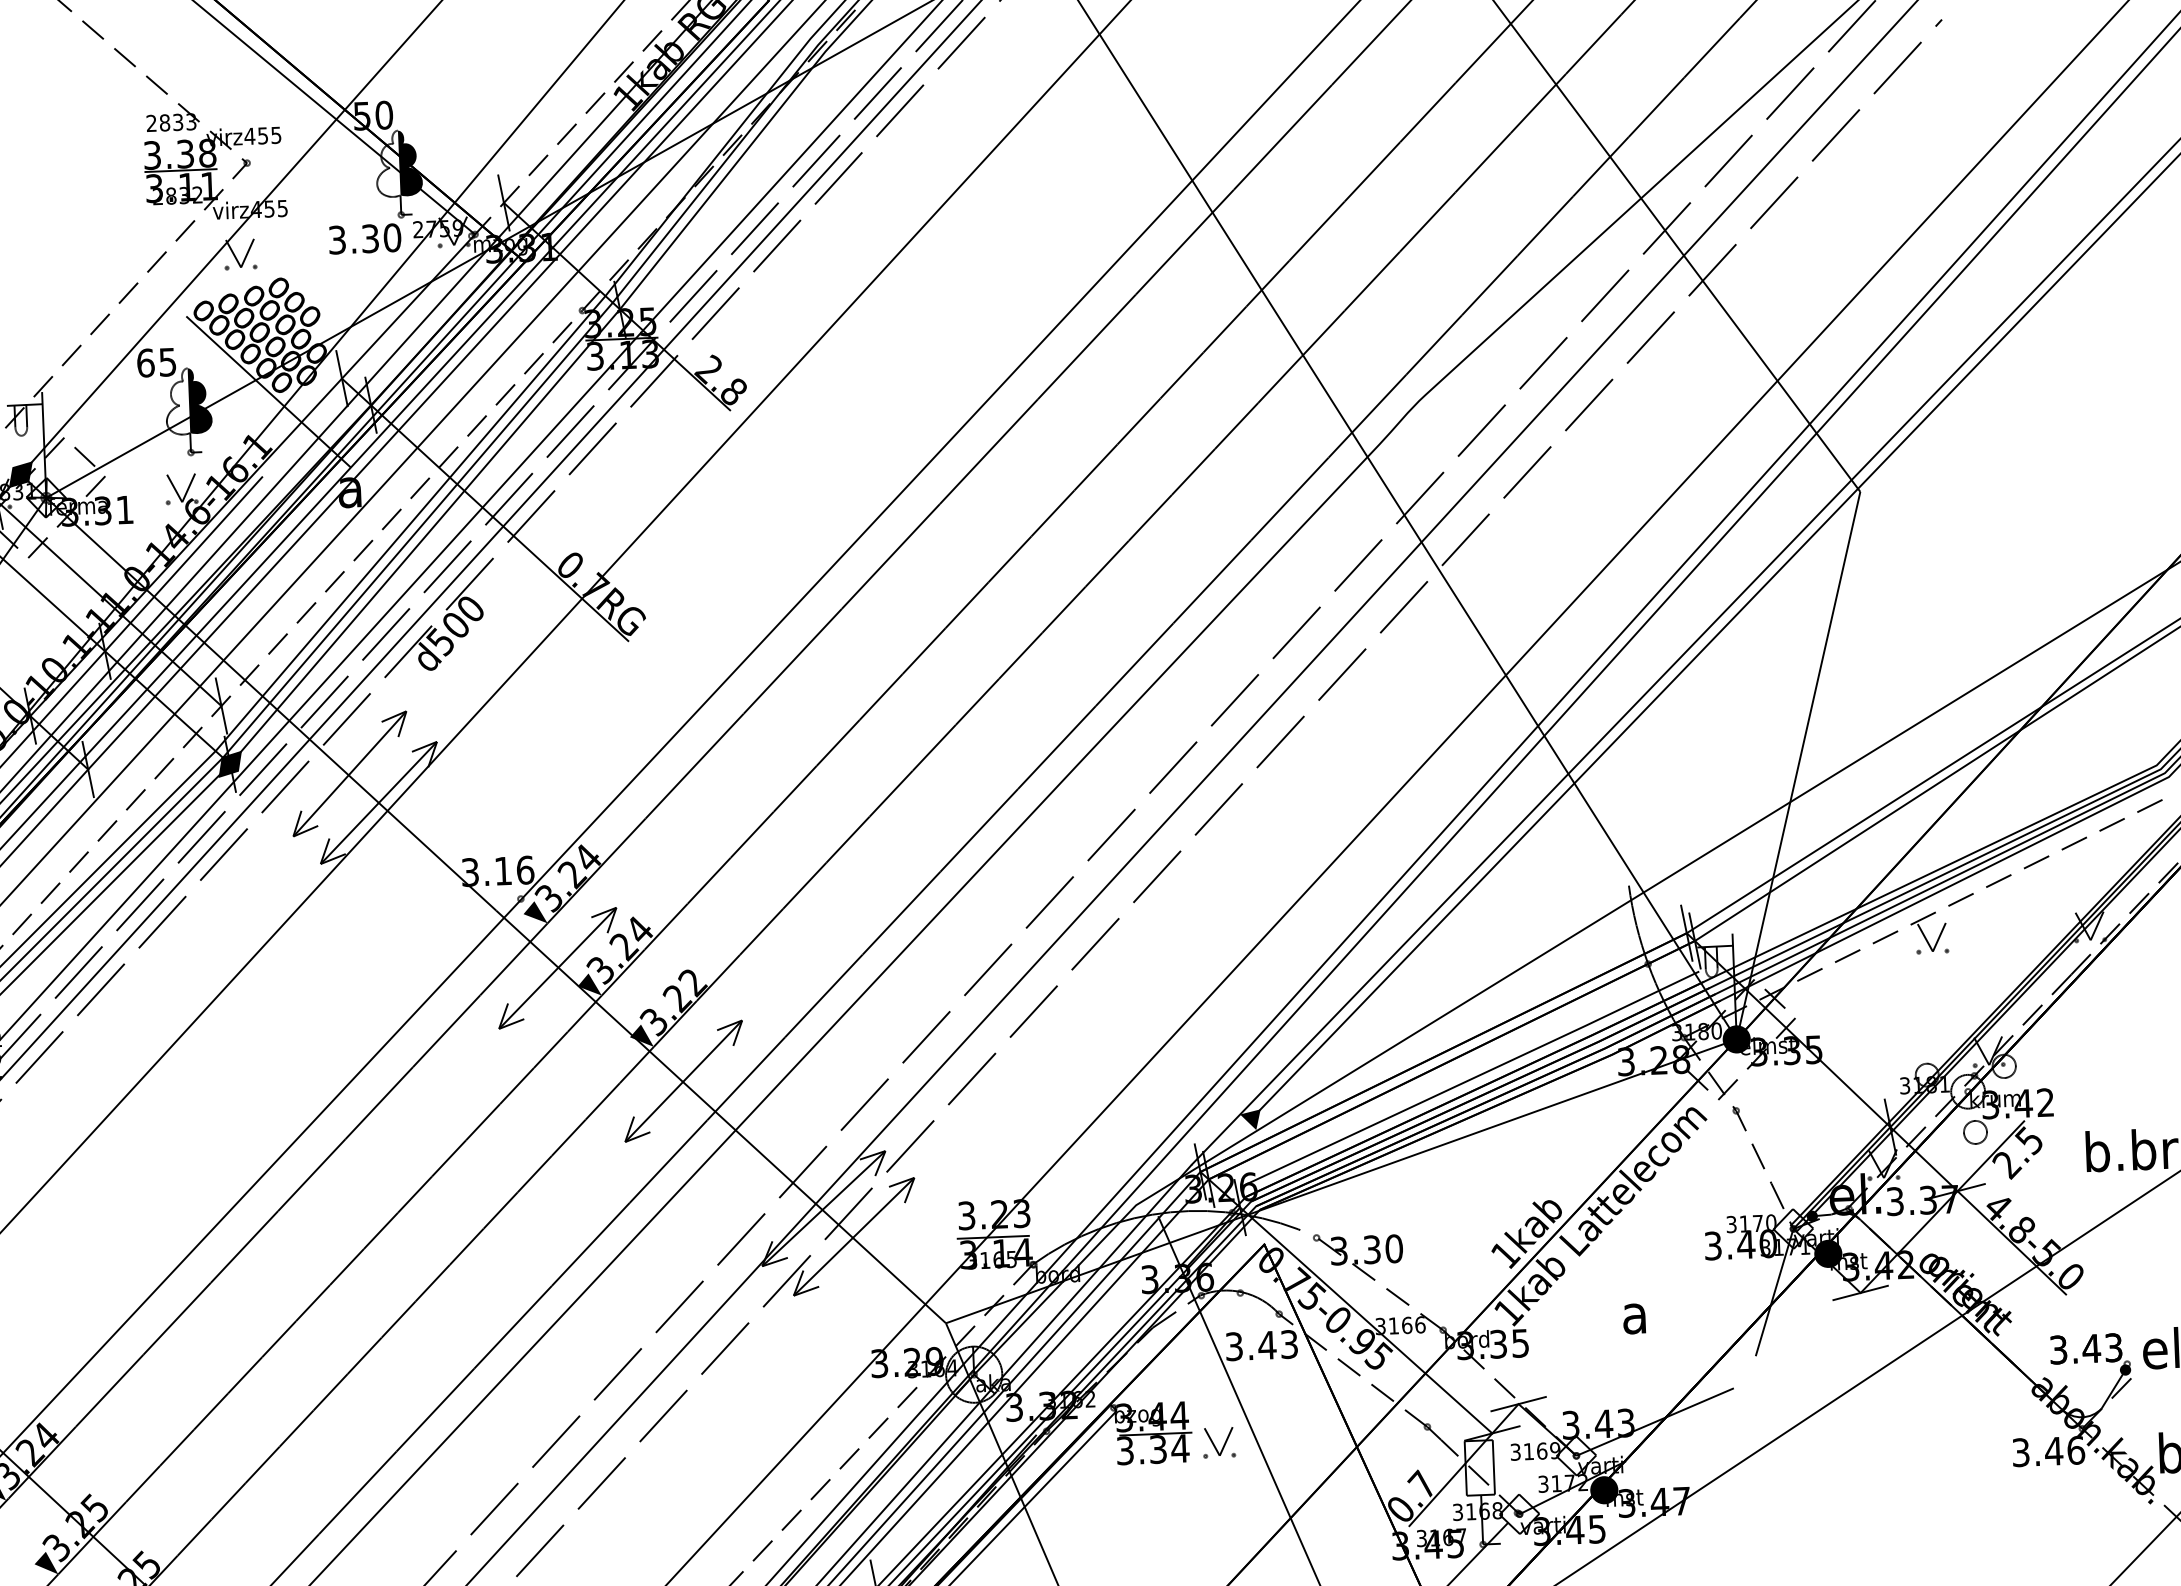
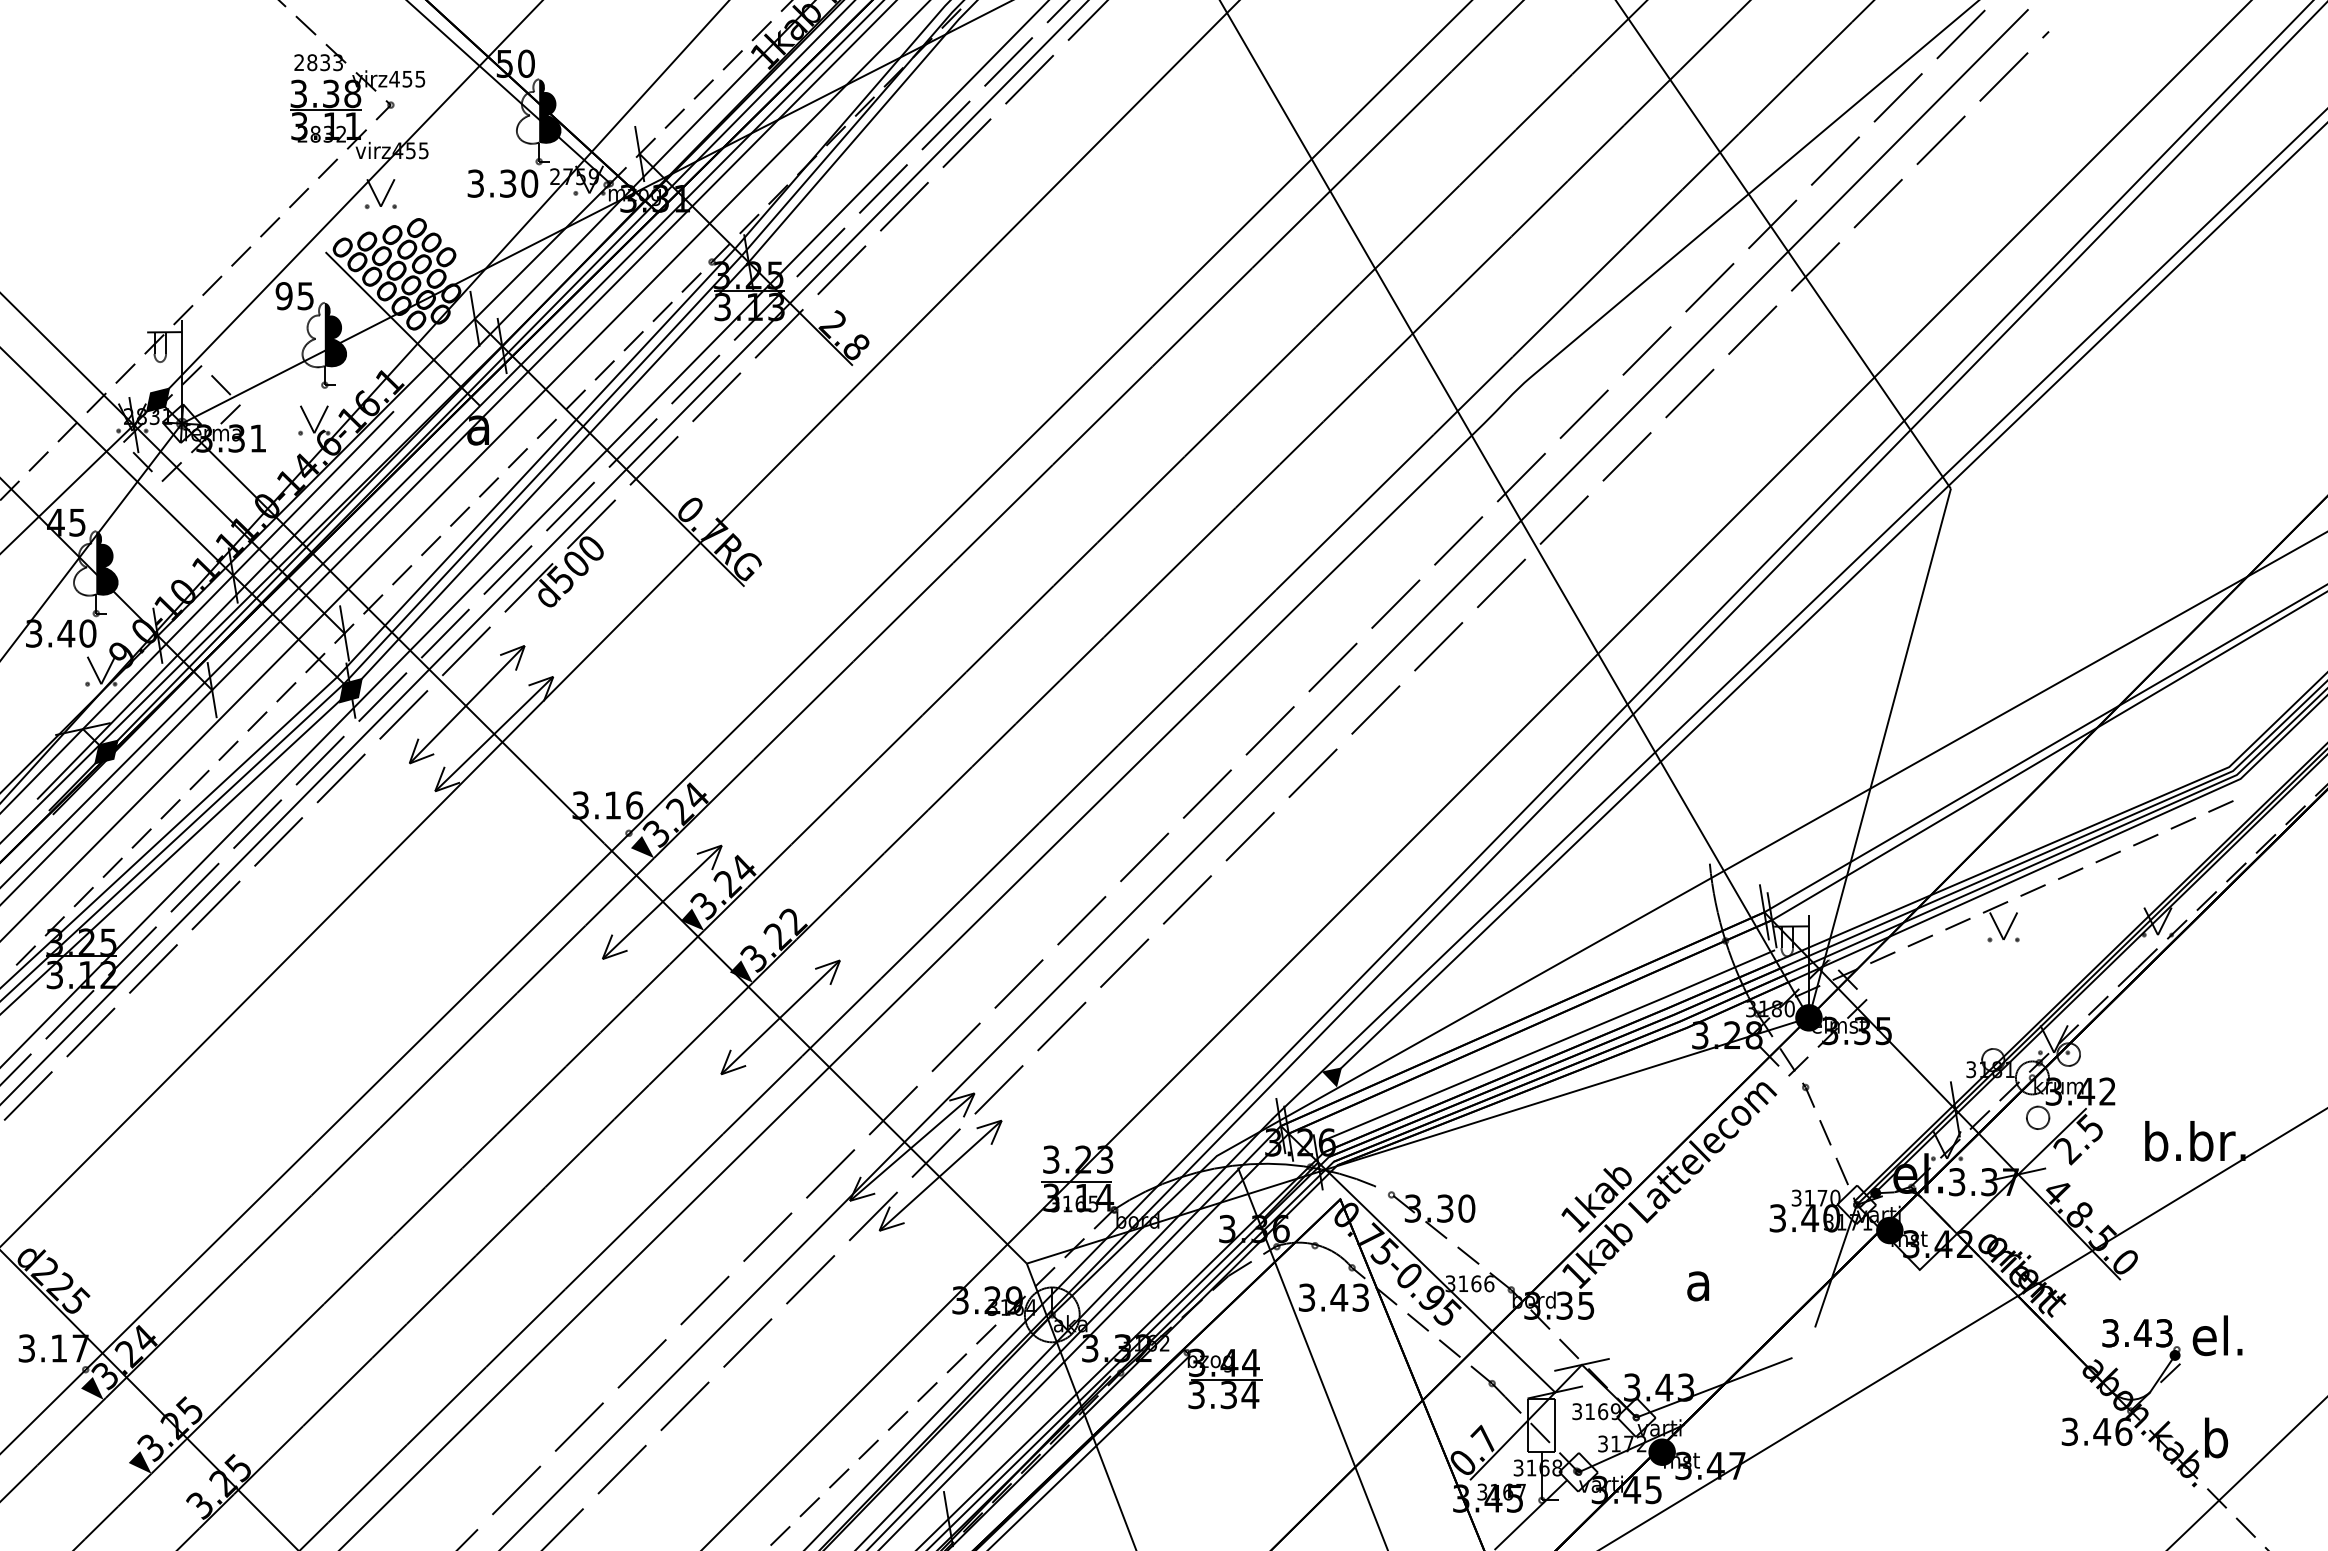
text: (145, 363) -> (283, 296), 65 -> 95
line: (1860, 1292) -> (1919, 1269), removed
part: (1219, 1442) -> (1288, 1390), removed

